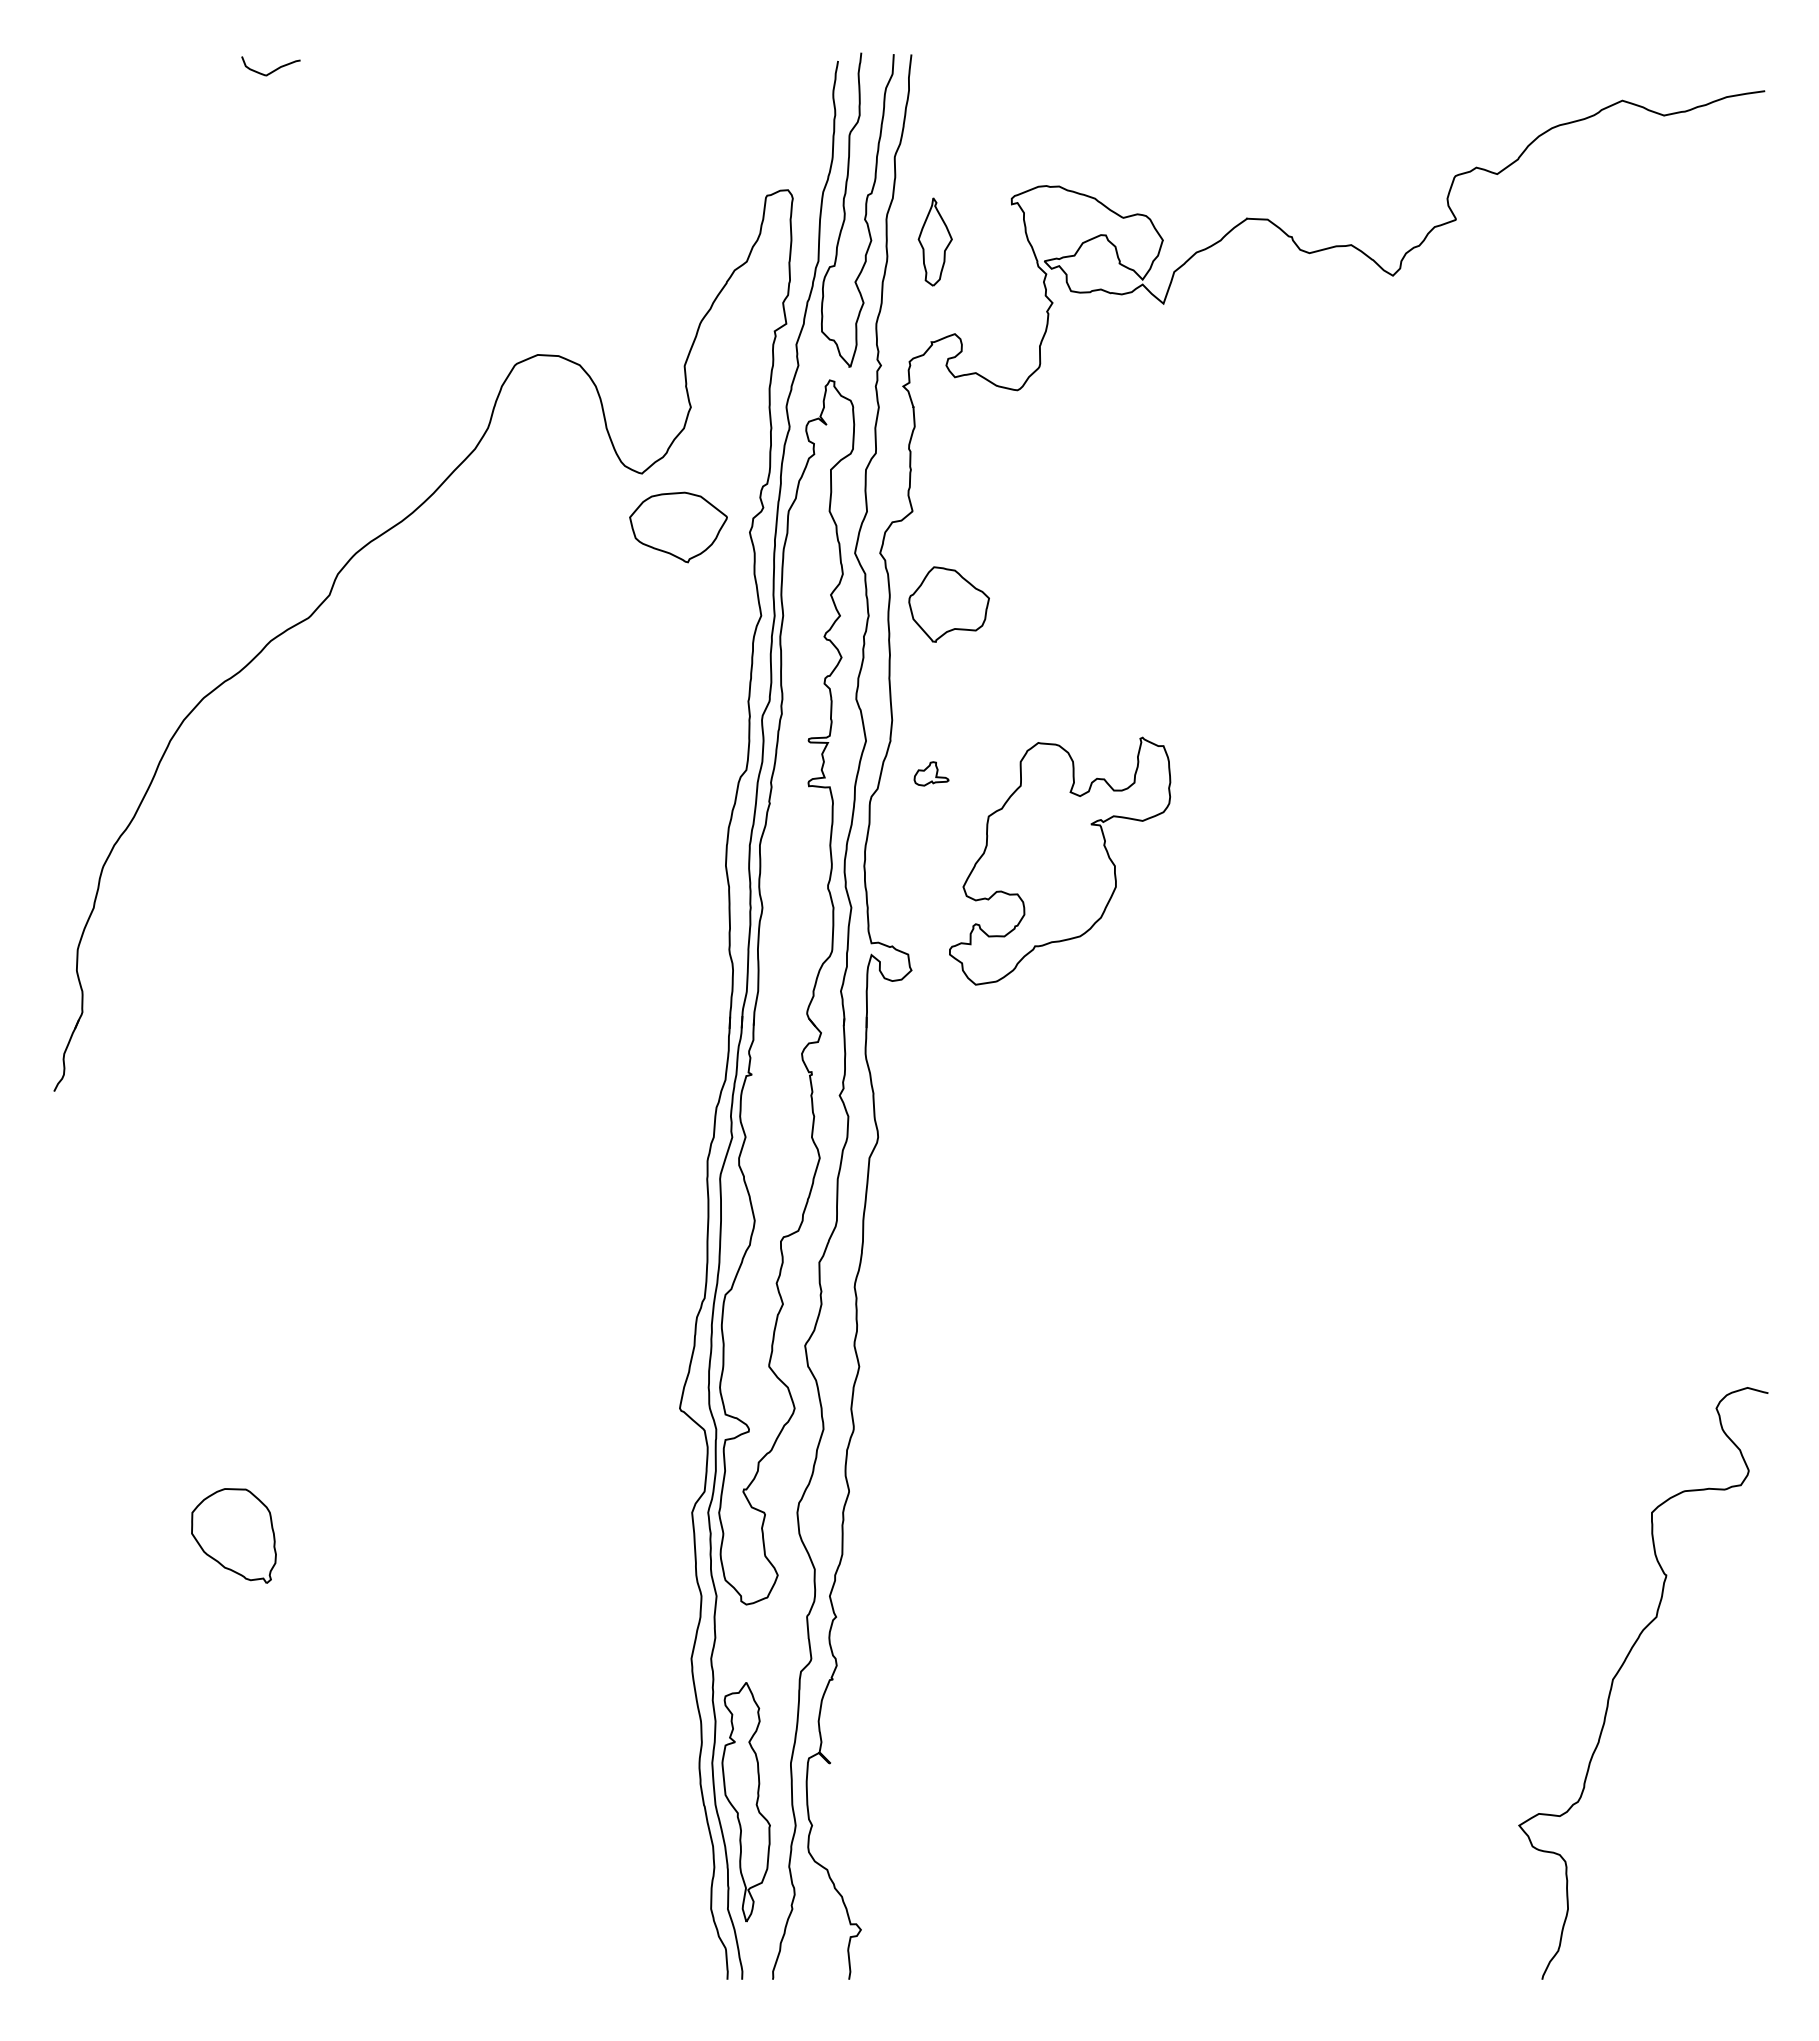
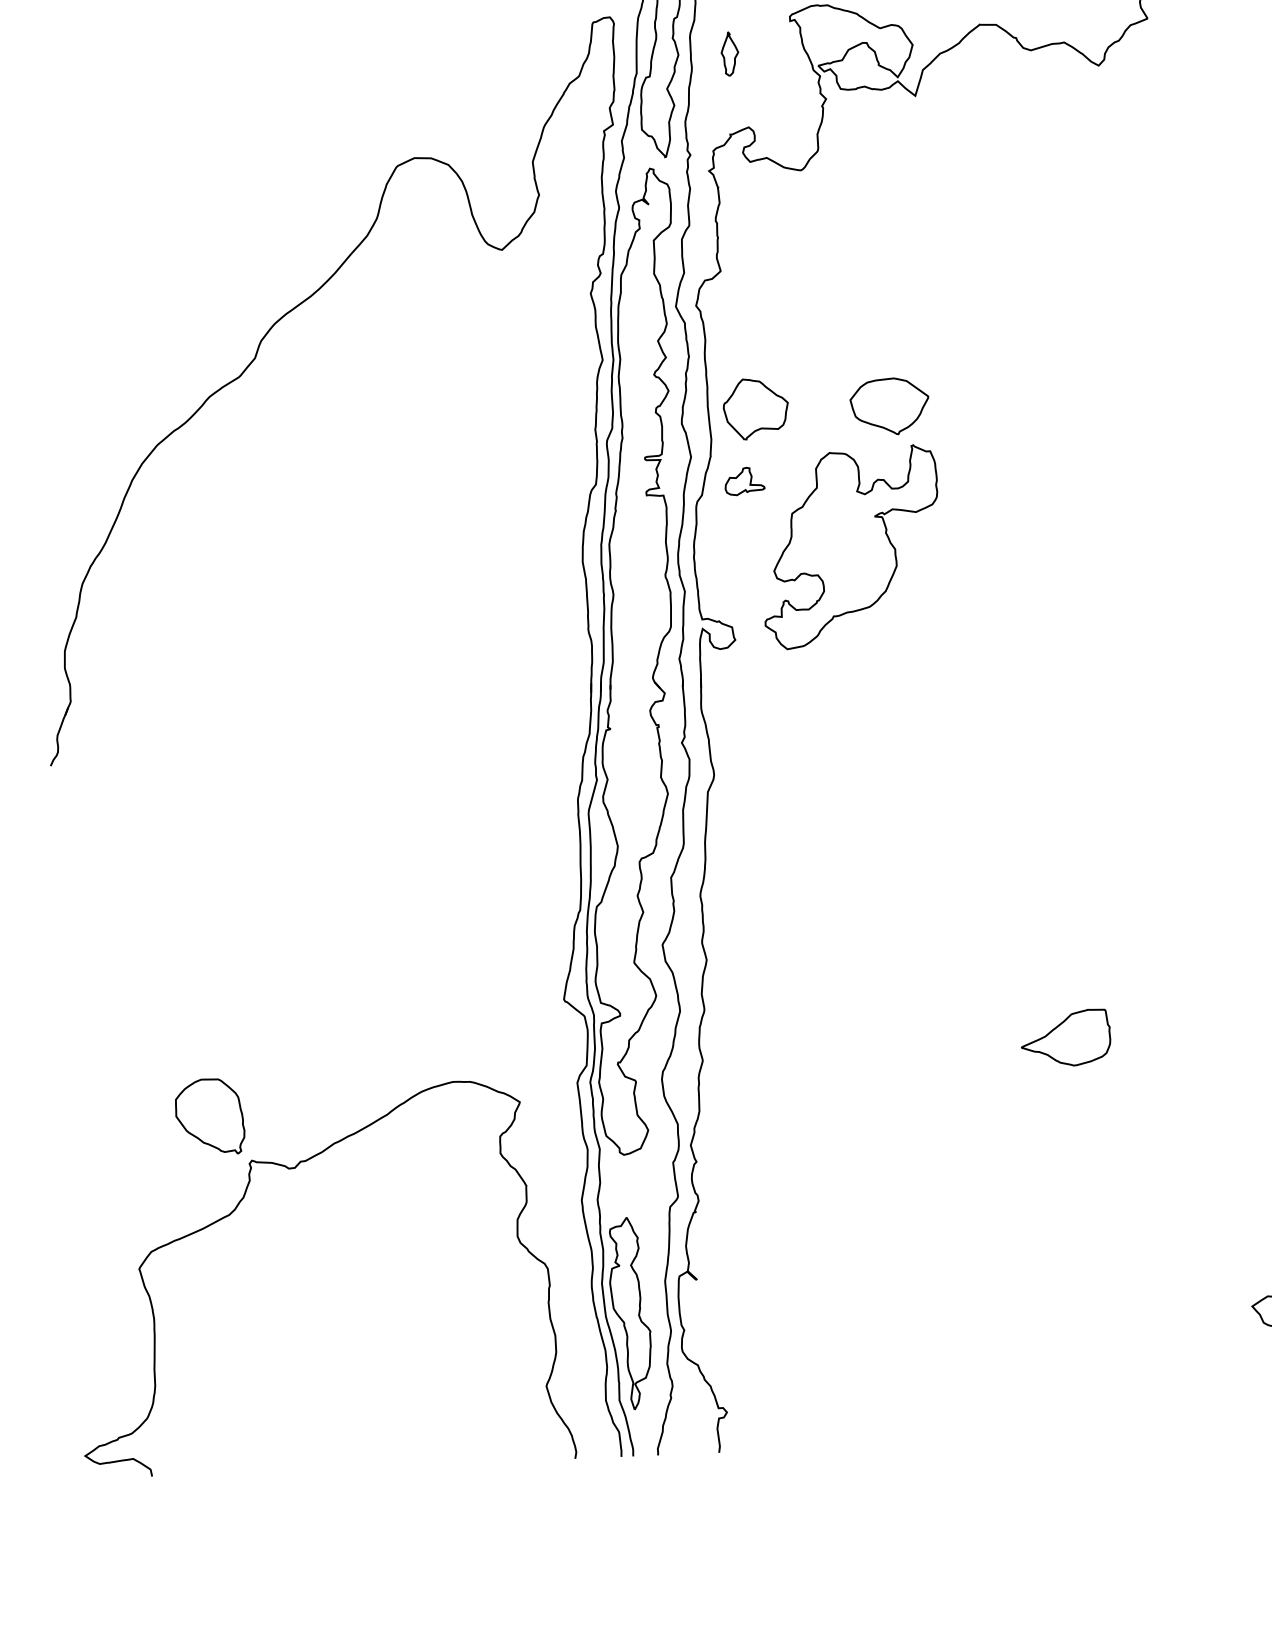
part: (935, 241) -> (730, 53), size x0.62
part: (678, 527) -> (889, 406), moved
part: (948, 604) -> (755, 409), moved
part: (931, 773) -> (744, 481), size x1.43
part: (1301, 1482) -> (1065, 1038), added
curve: (260, 1653) -> (235, 1210), added

